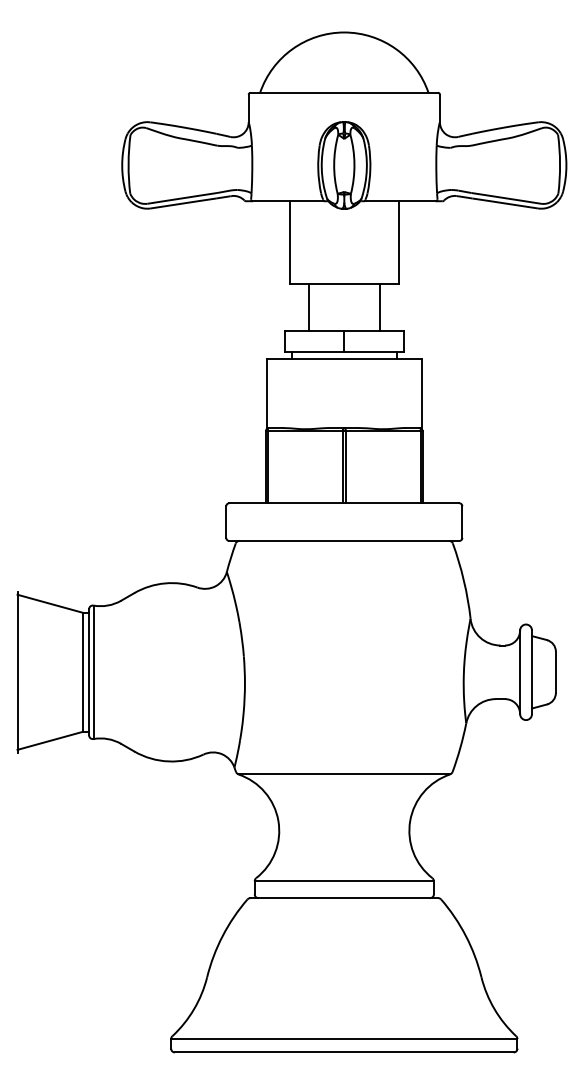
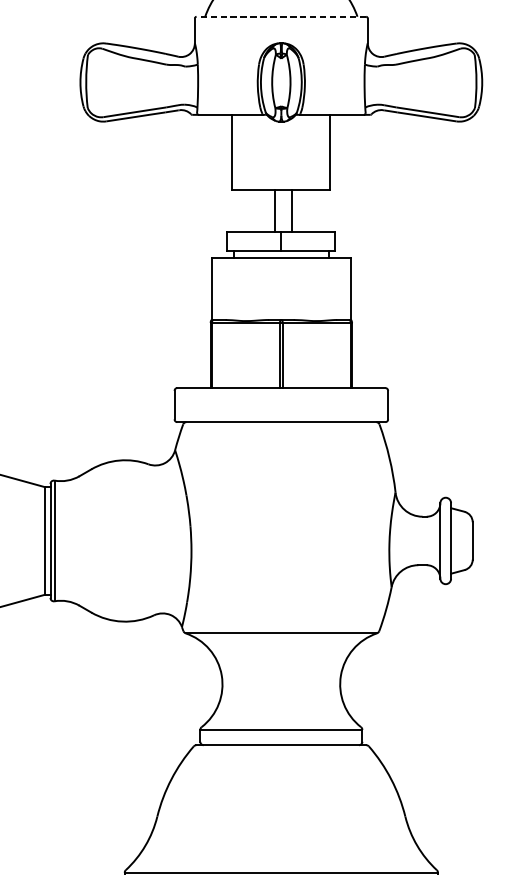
line: (344, 92) -> (281, 16), solid -> dashed
line: (308, 307) -> (275, 210), moved
line: (379, 307) -> (291, 210), moved

